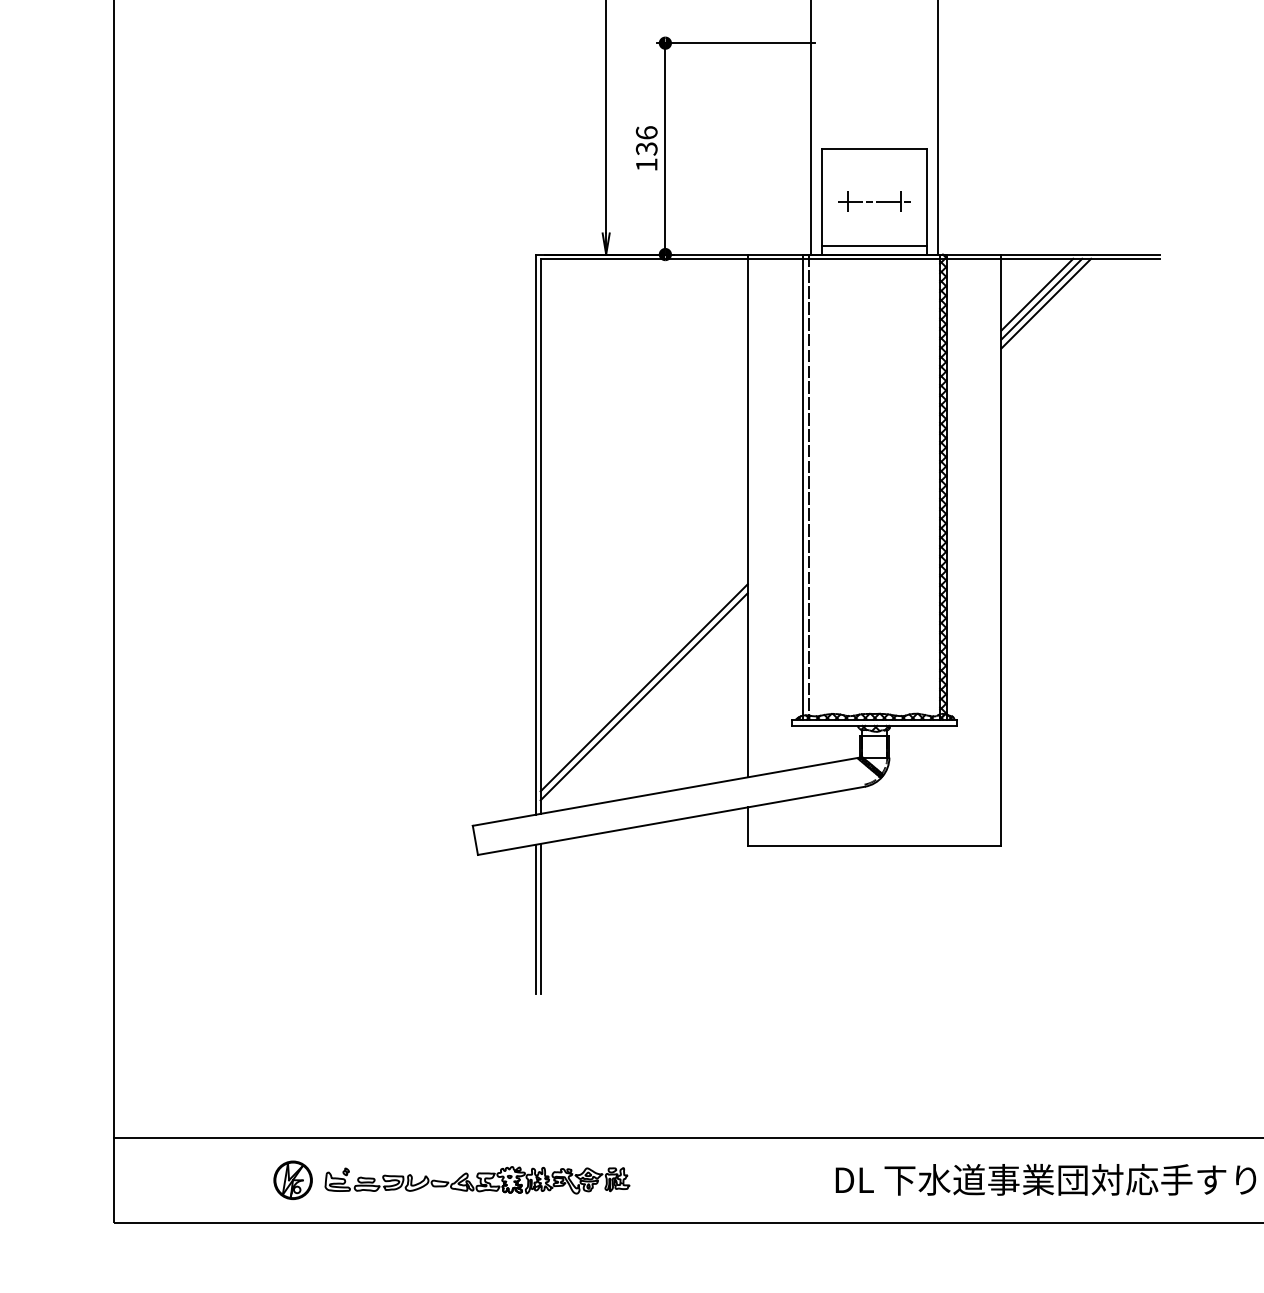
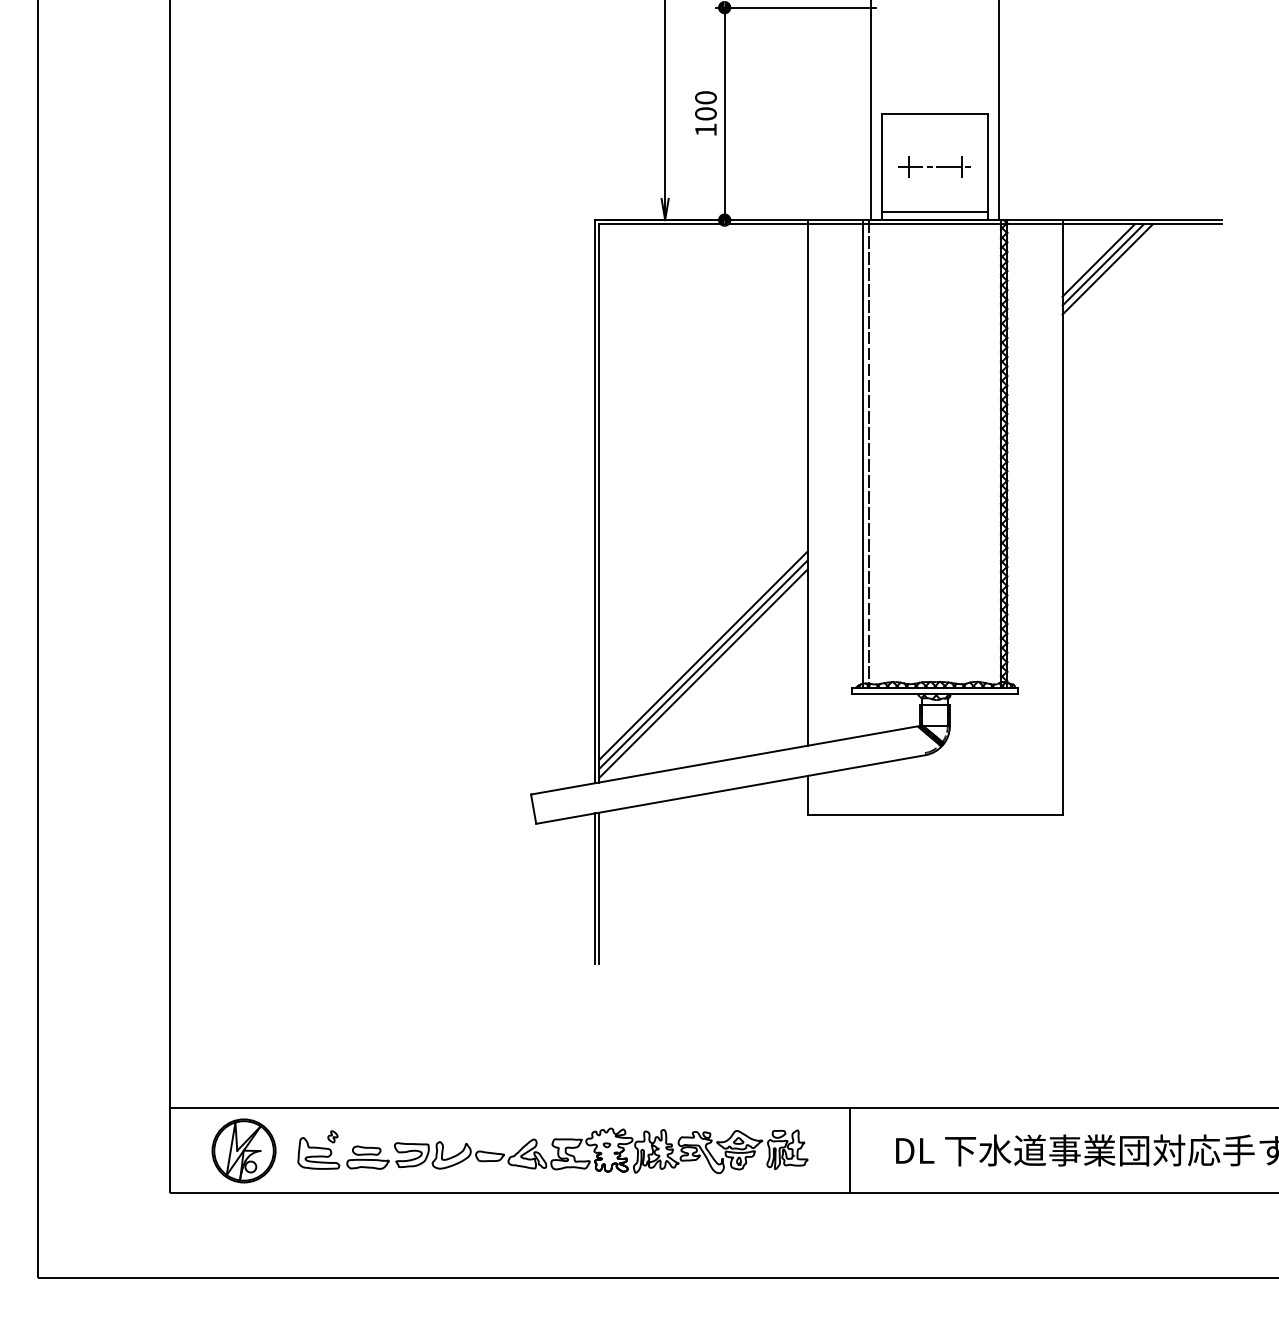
text: (646, 140) -> (705, 105), 136 -> 100
line: (644, 705) -> (703, 673), added
part: (451, 1179) -> (509, 1150), size x1.67
line: (790, 1179) -> (850, 1150), added

